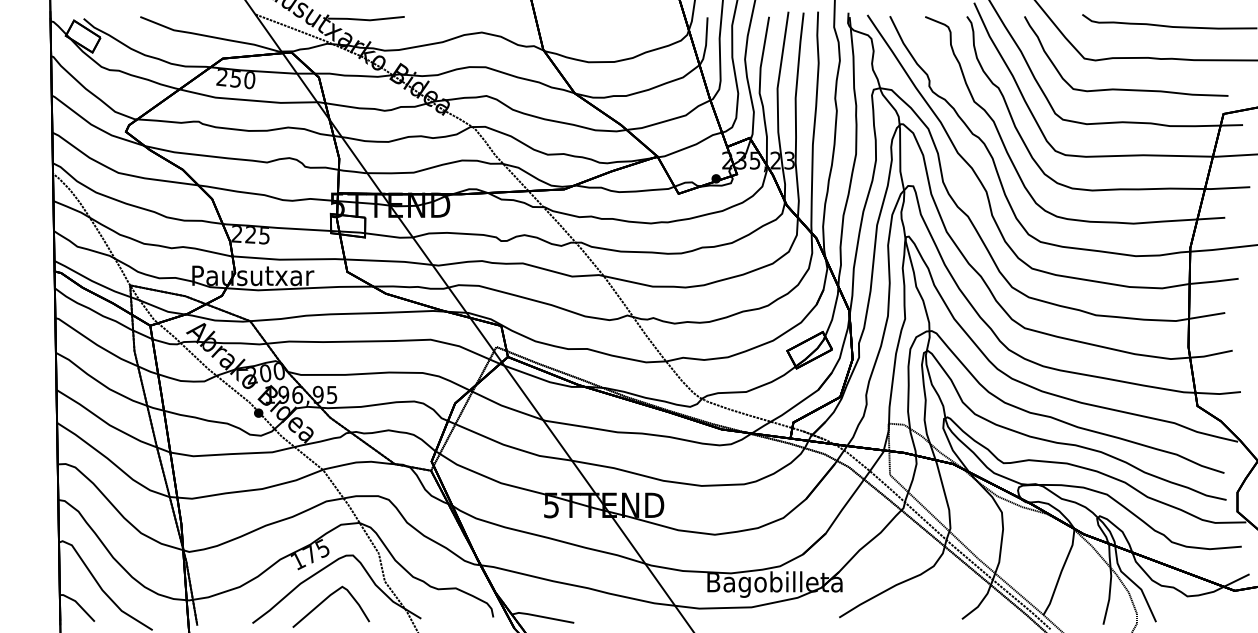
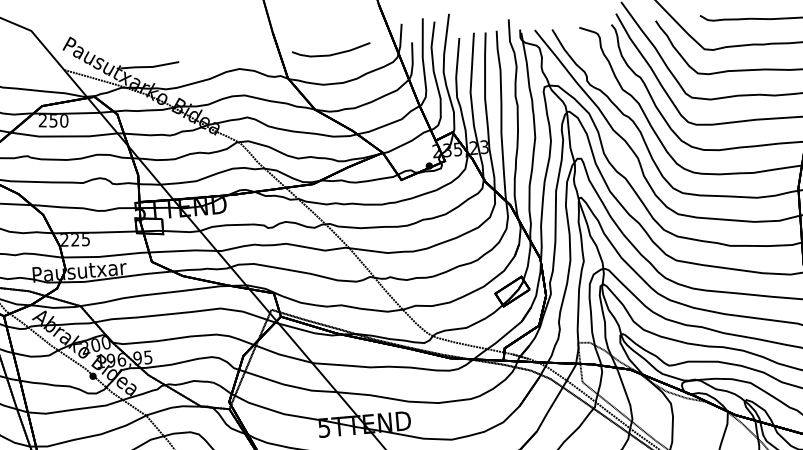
curve: (602, 23) -> (331, 54), added

